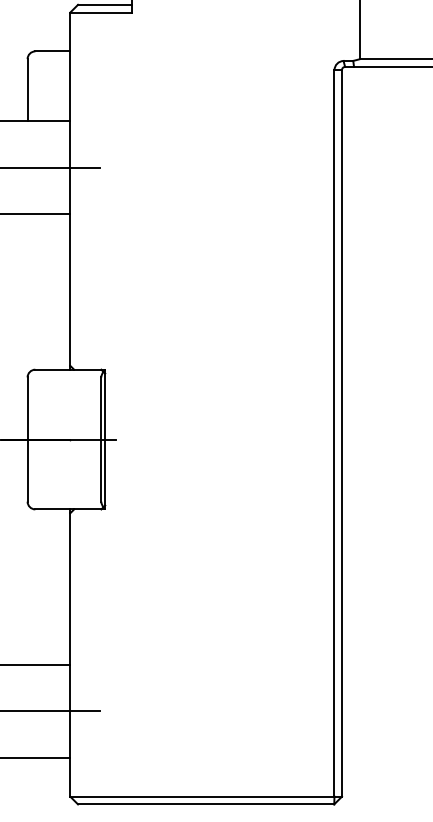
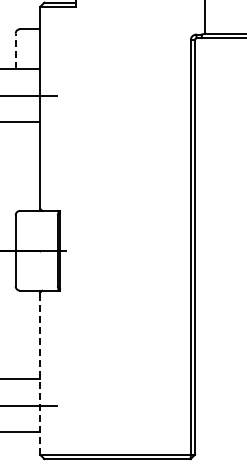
line: (27, 90) -> (15, 51), solid -> dashed
line: (71, 654) -> (40, 373), solid -> dashed

